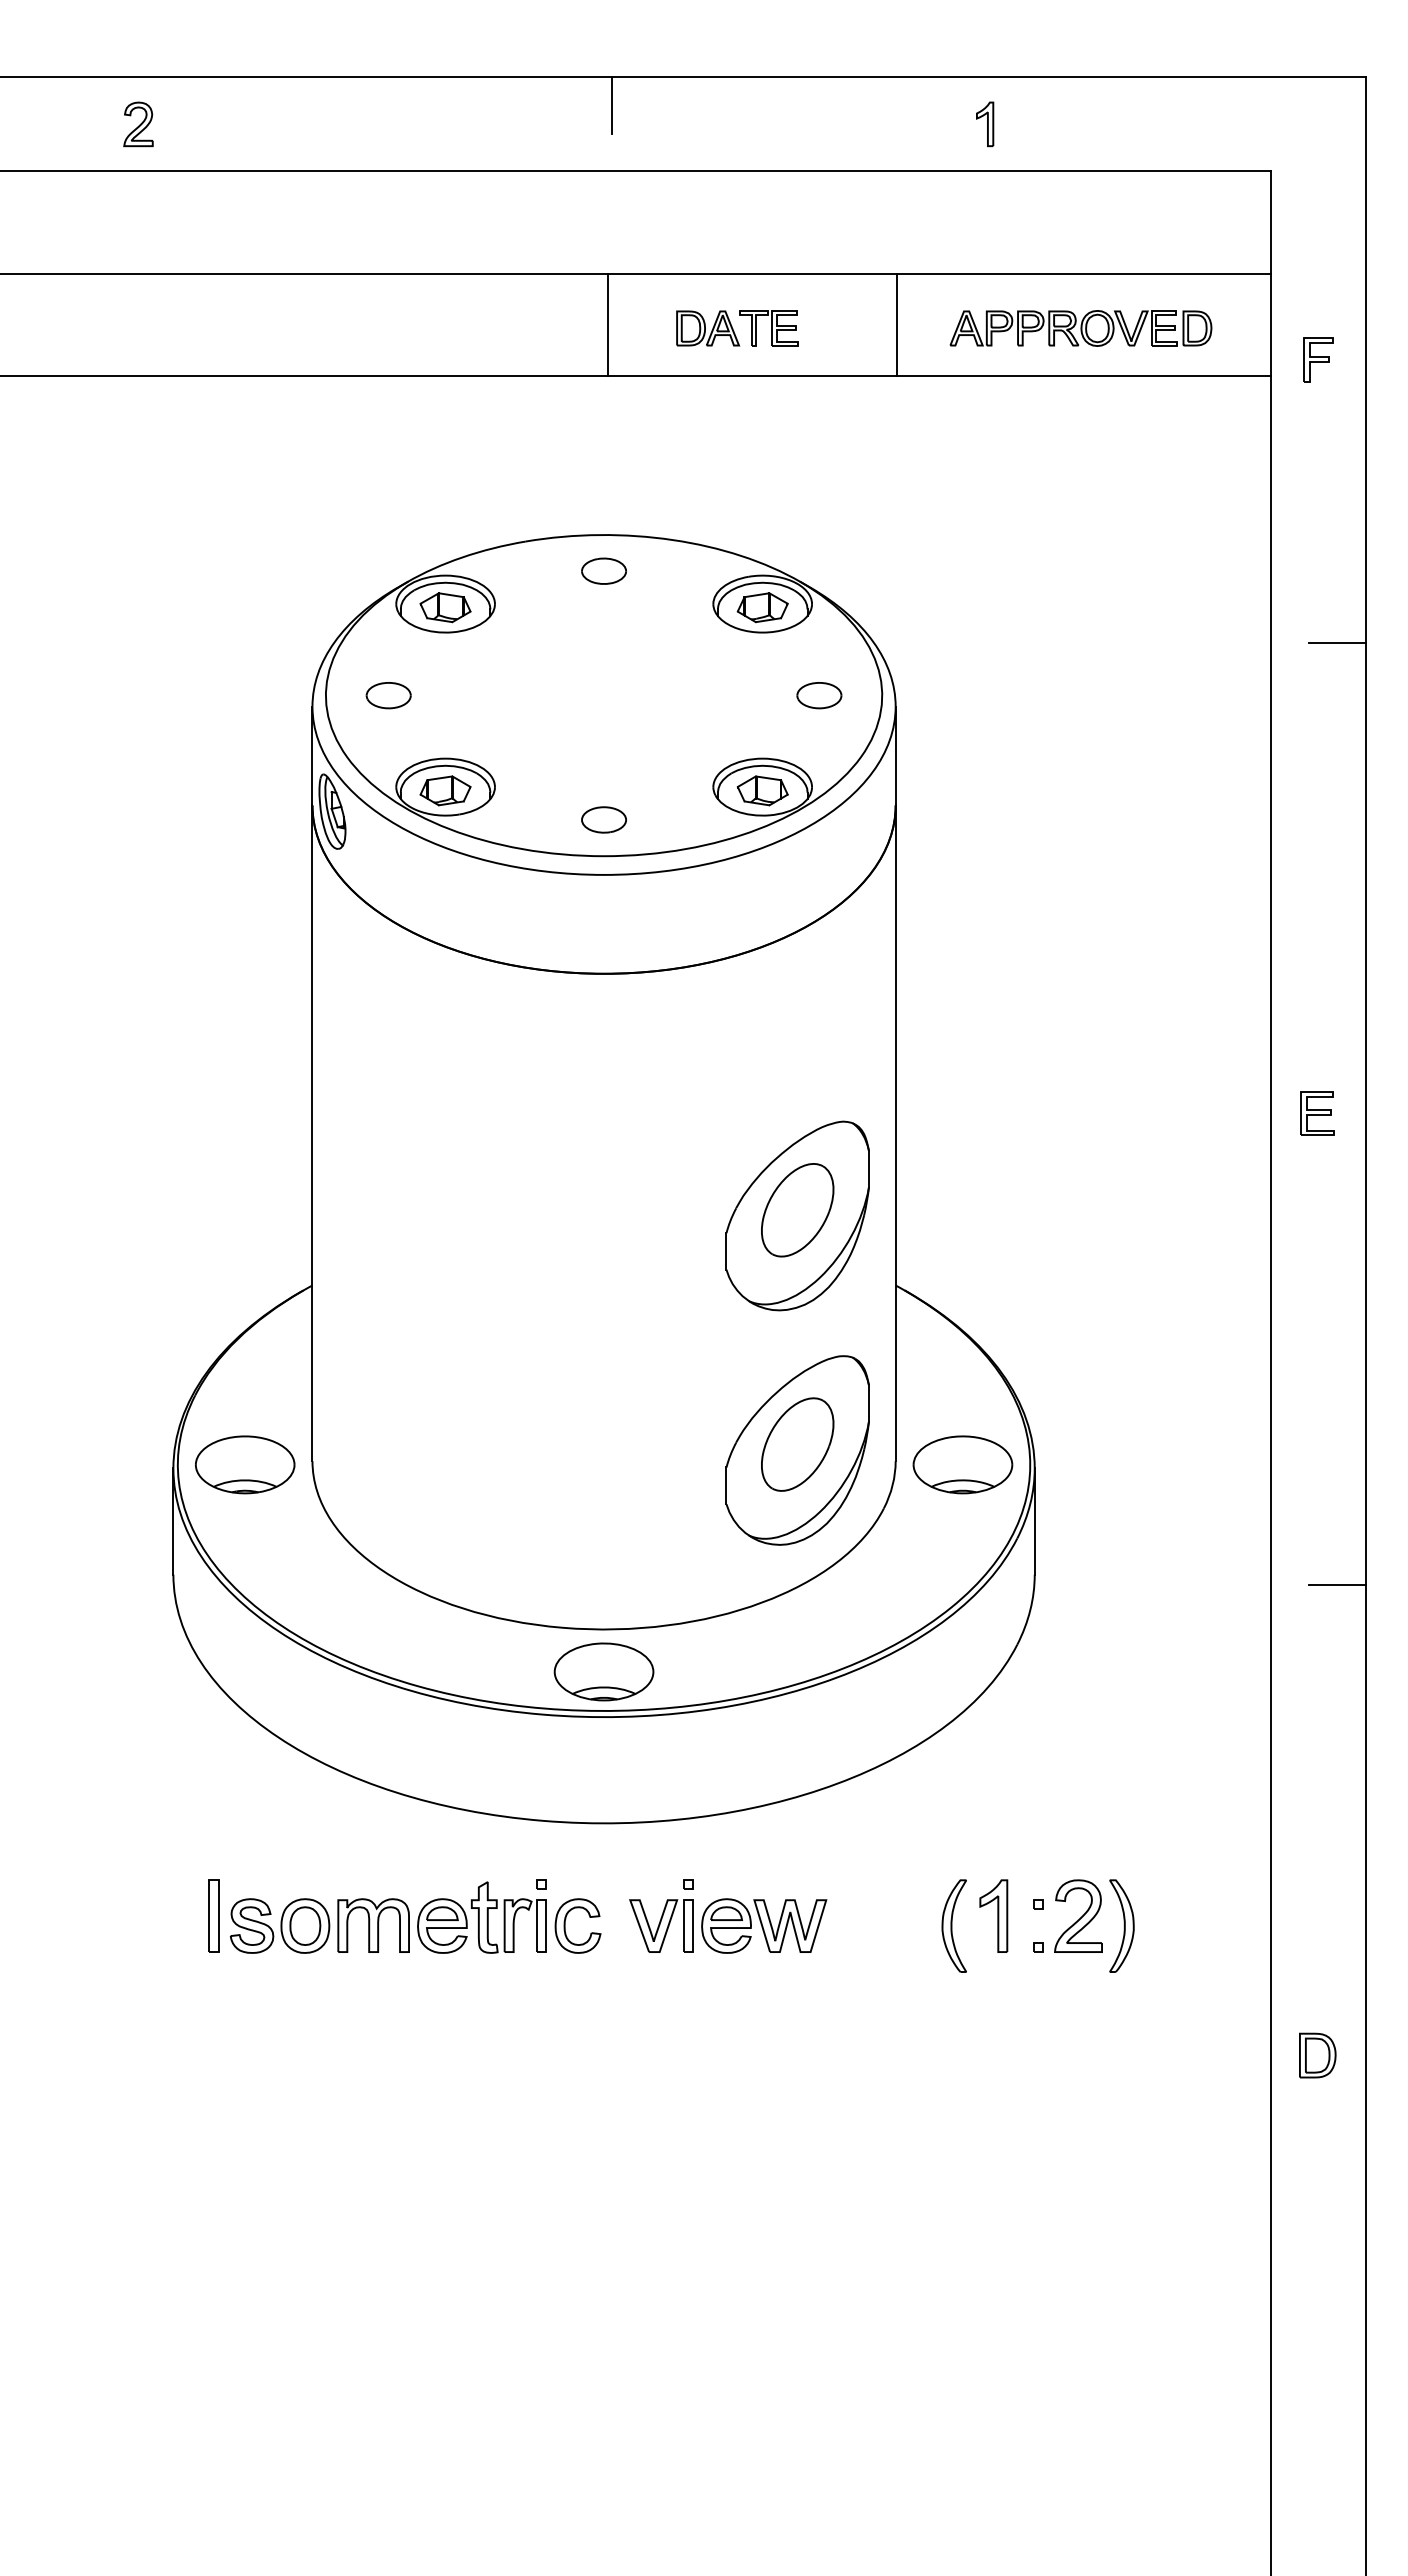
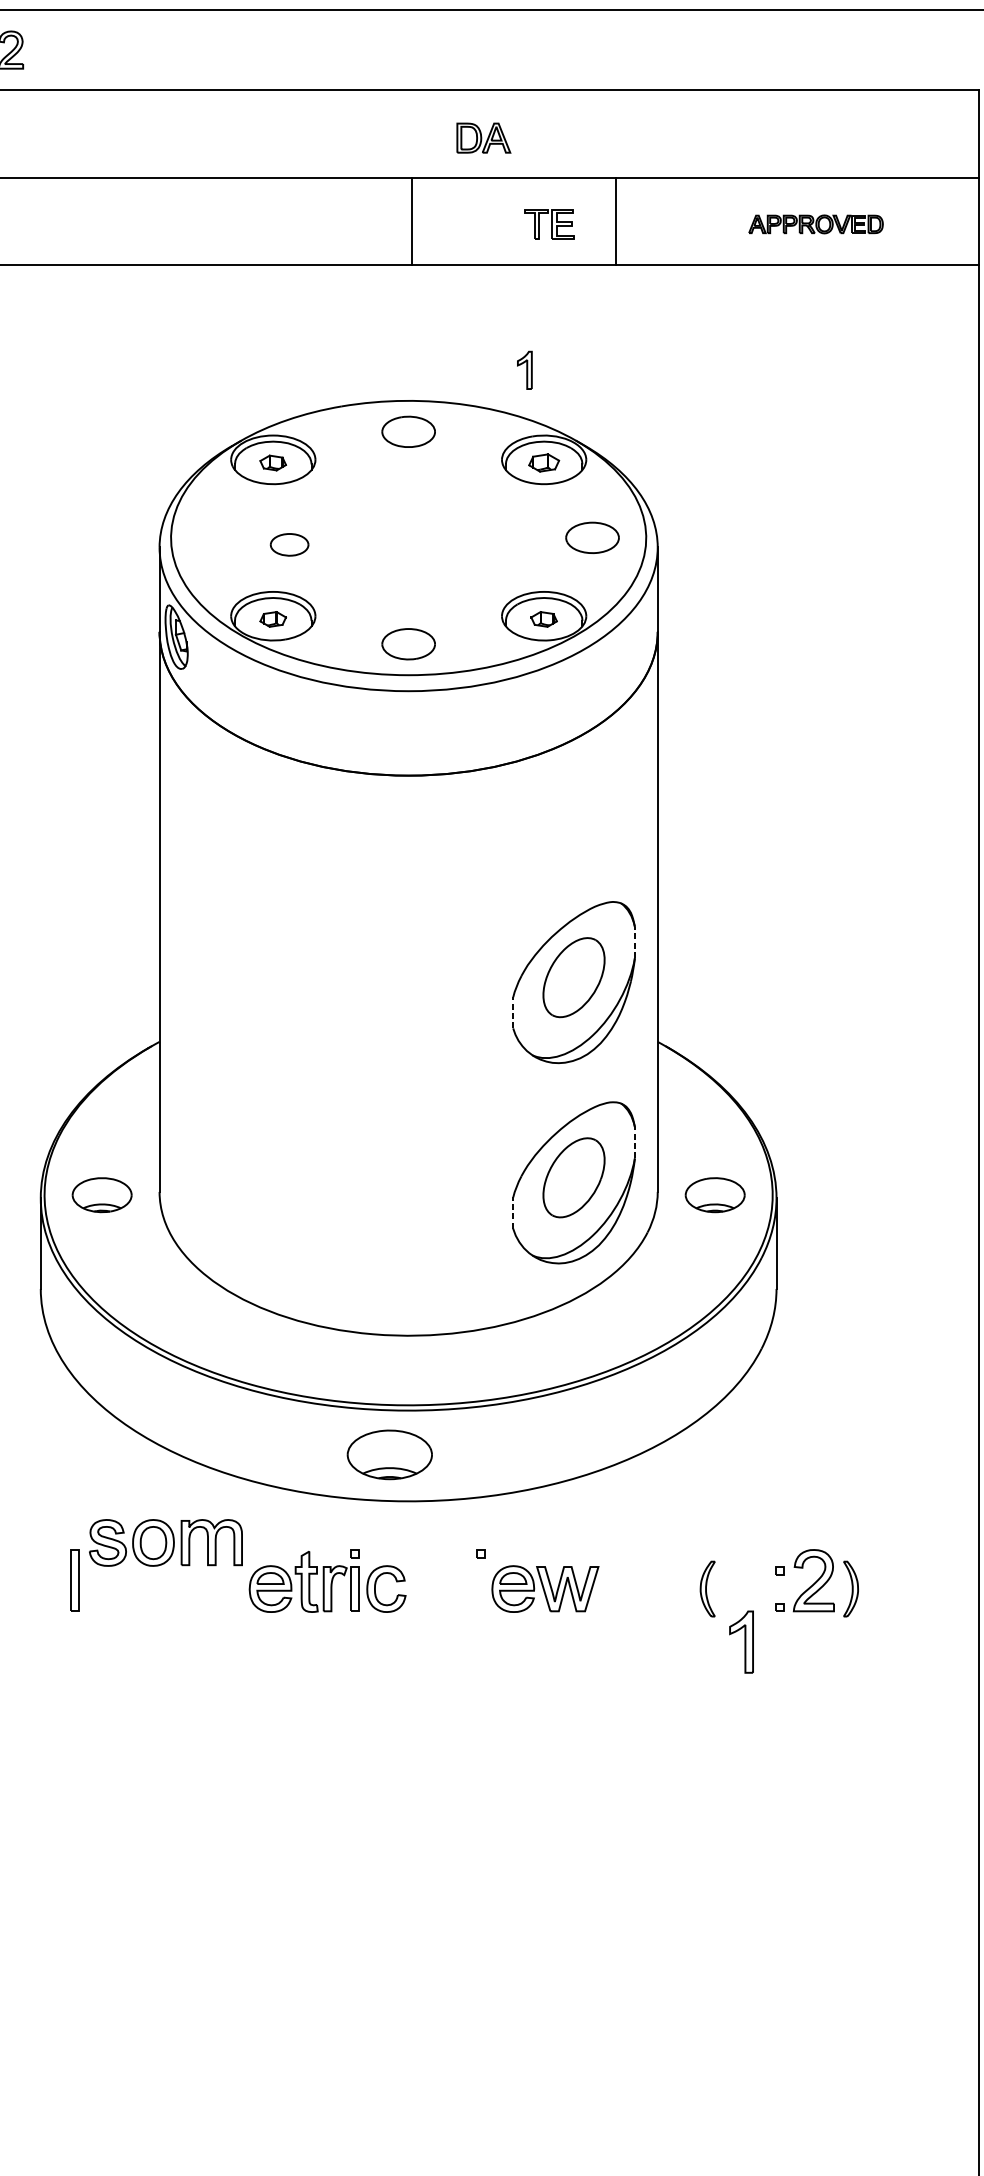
line: (611, 105) -> (415, 33), removed
part: (985, 124) -> (525, 370), moved
line: (897, 324) -> (615, 221), moved
part: (708, 328) -> (484, 138), moved
part: (1080, 328) -> (815, 224), size x0.6
part: (603, 570) -> (408, 431), size x1.4
part: (445, 607) -> (273, 462), size x0.6
part: (762, 607) -> (543, 462), size x0.7
part: (388, 695) -> (289, 544), moved
part: (819, 695) -> (592, 537), size x1.4
part: (445, 790) -> (273, 619), size x0.6
part: (762, 790) -> (543, 619), size x0.6
part: (603, 819) -> (408, 643), size x1.4
line: (868, 1168) -> (634, 941), solid -> dashed
line: (726, 1250) -> (513, 1012), solid -> dashed
line: (868, 1403) -> (634, 1142), solid -> dashed
part: (245, 1464) -> (102, 1194), size x0.7
part: (962, 1464) -> (714, 1194), size x0.7
line: (726, 1485) -> (513, 1212), solid -> dashed
part: (603, 1671) -> (389, 1454), moved
part: (993, 1915) -> (741, 1641), moved
part: (319, 1925) -> (165, 1542), moved
part: (661, 1925) -> (457, 1588), removed
part: (953, 1925) -> (707, 1588), size x0.7
part: (1121, 1925) -> (850, 1588), size x0.7

